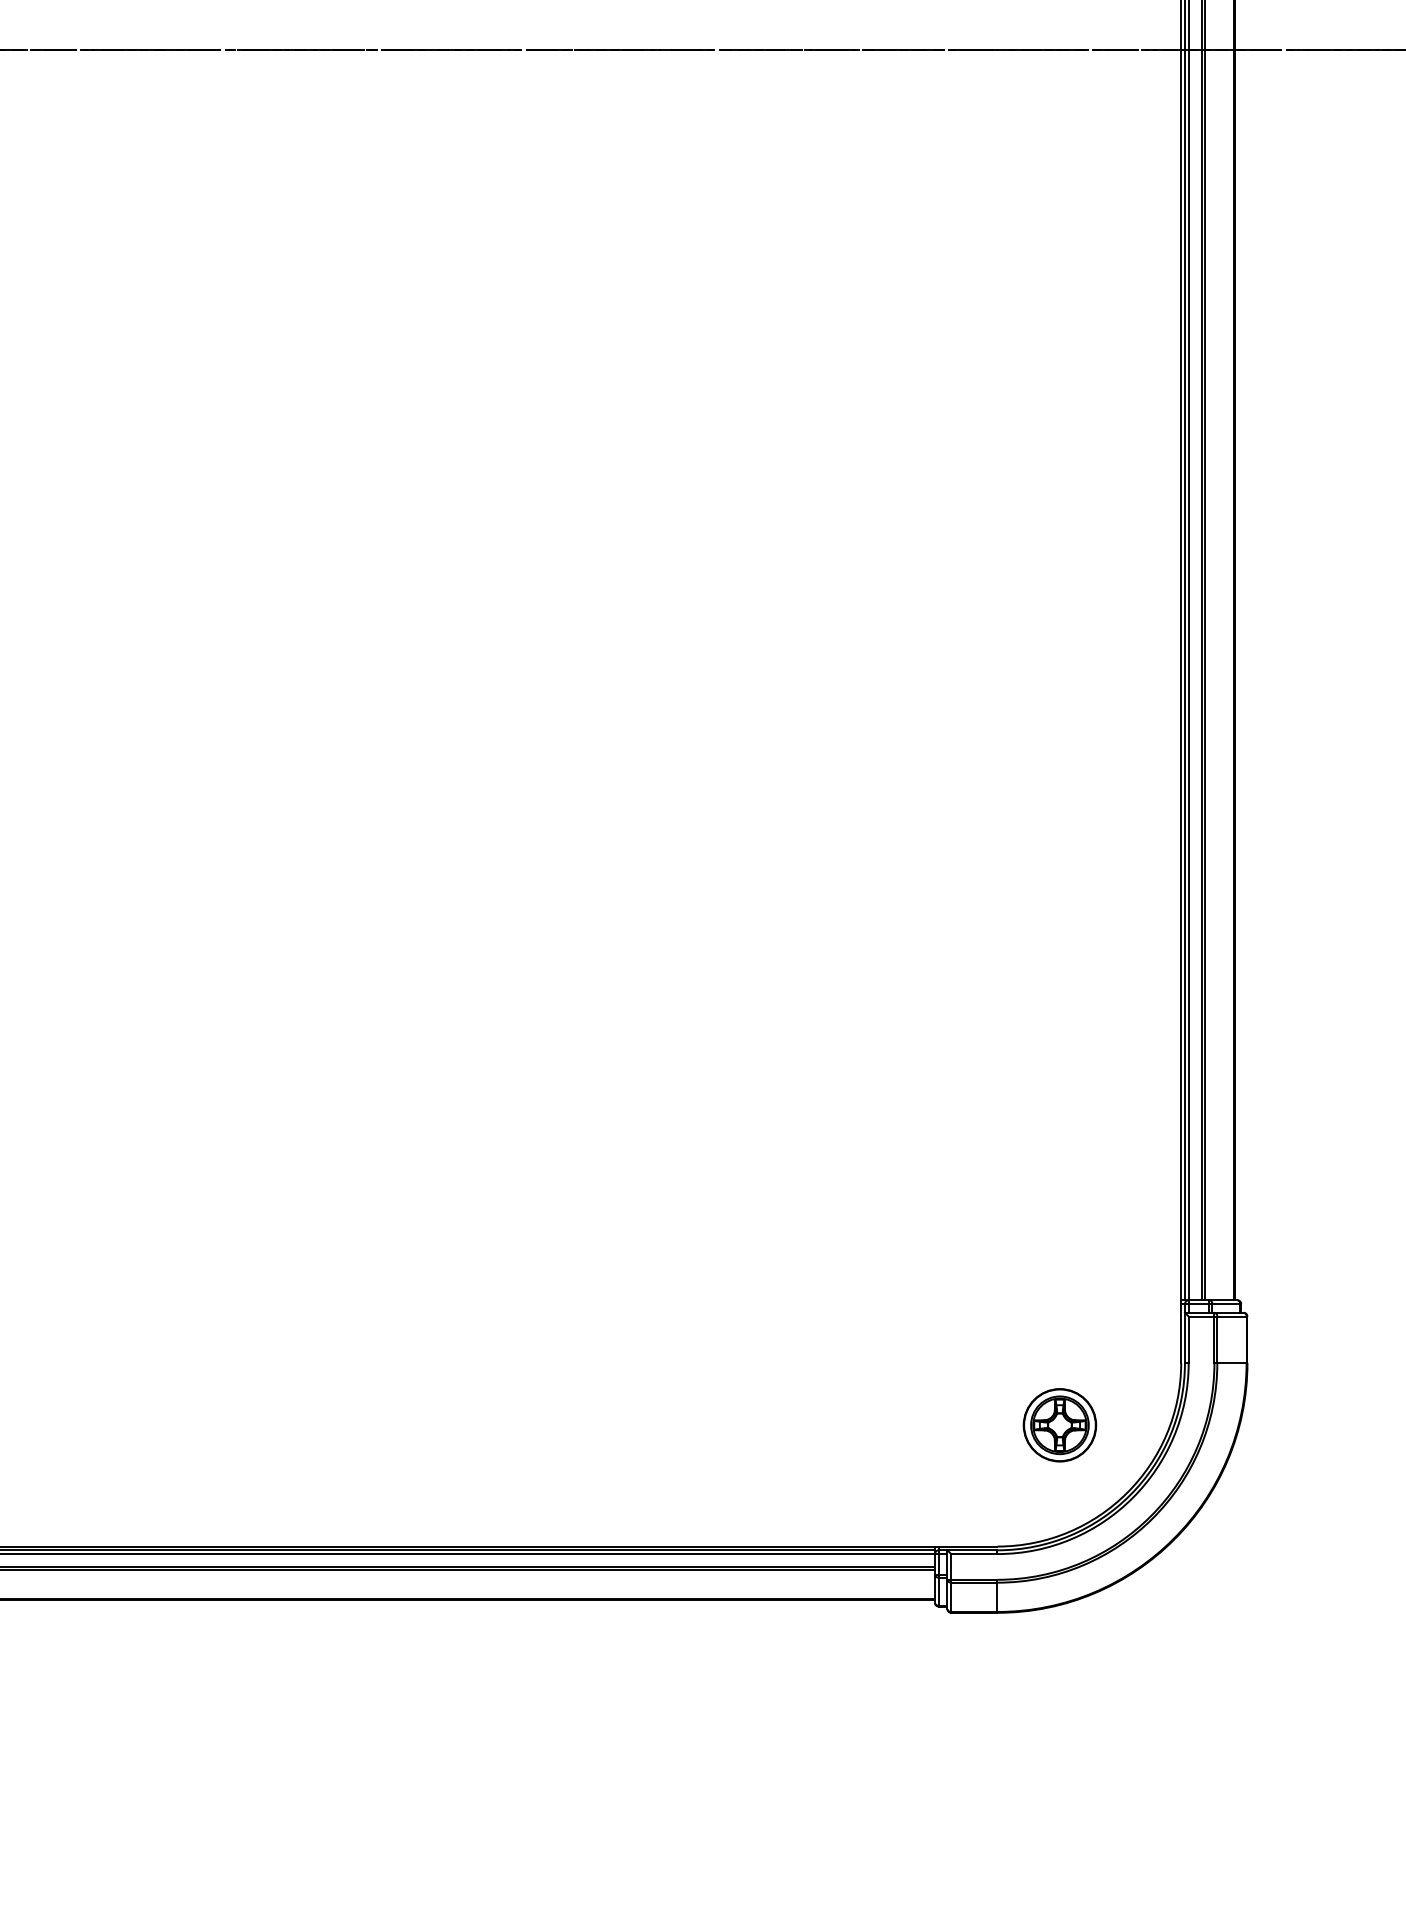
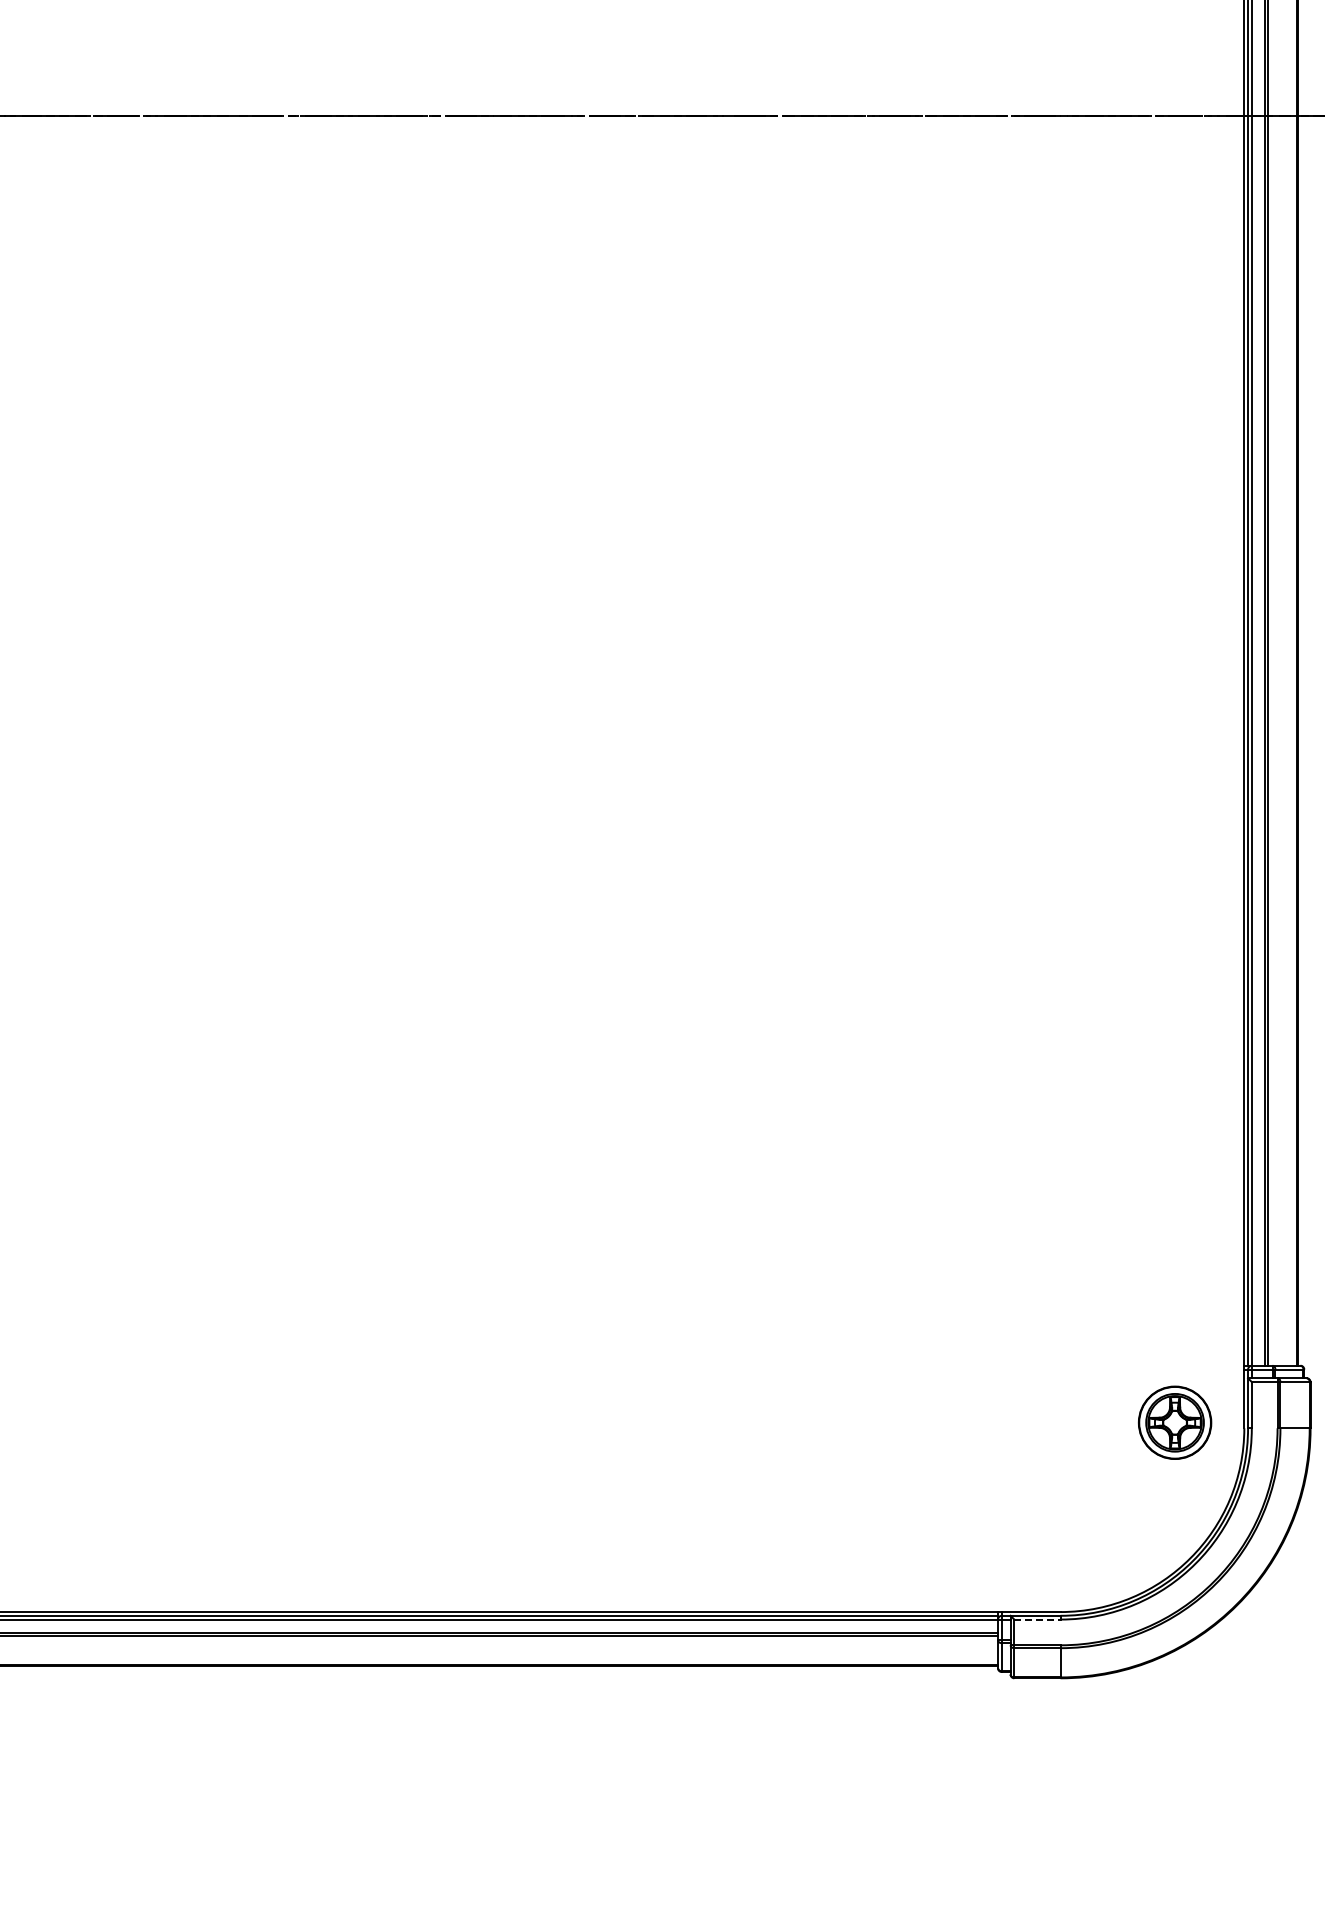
part: (1059, 1425) -> (1174, 1422), moved
line: (974, 1554) -> (1037, 1619), solid -> dashed

